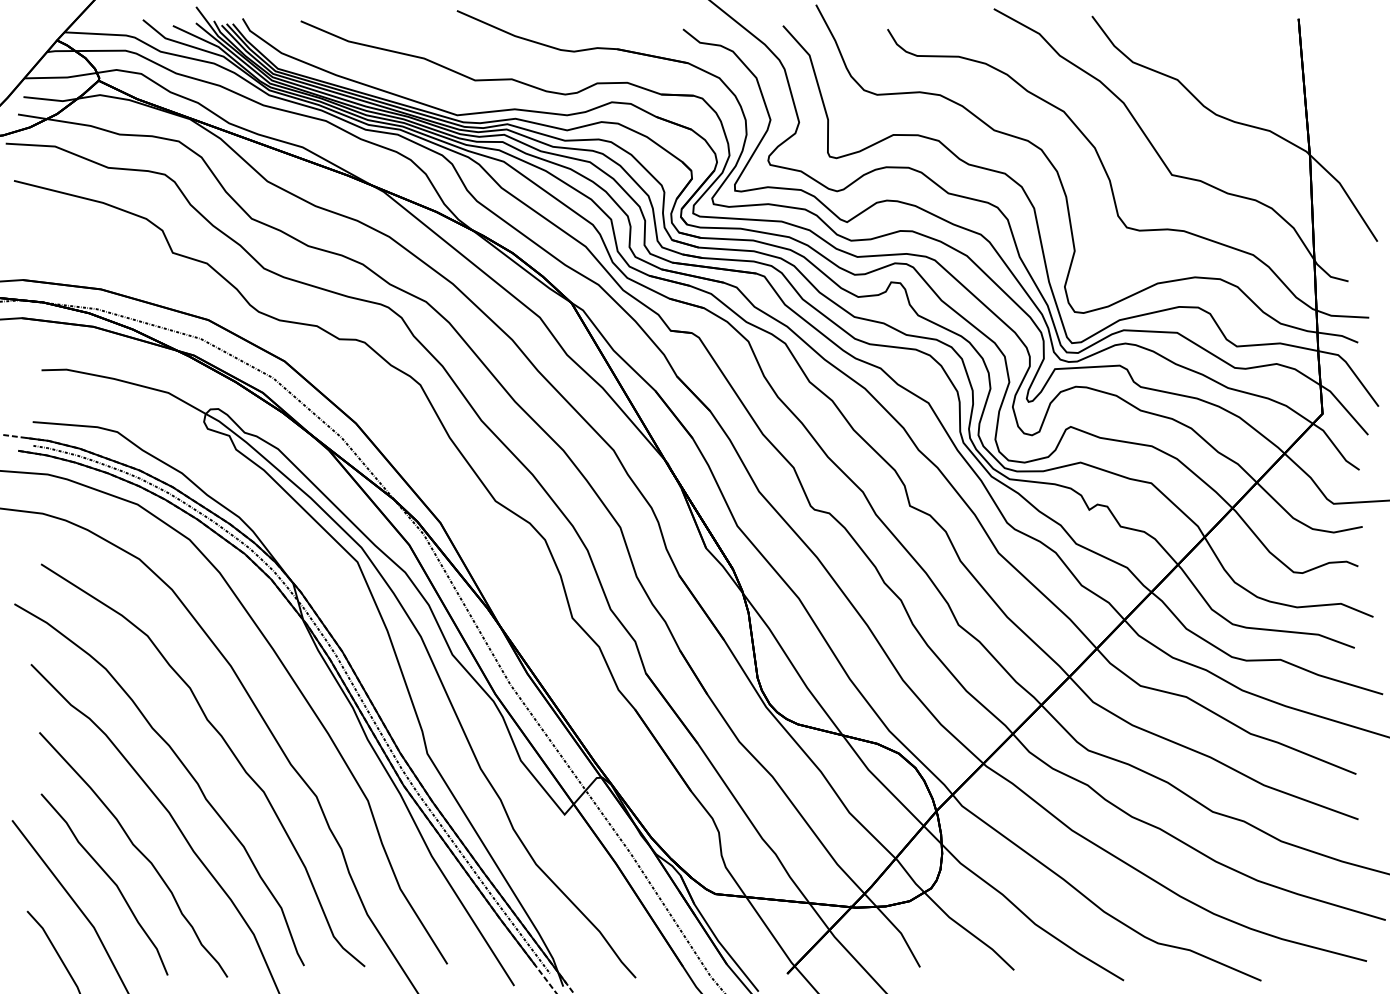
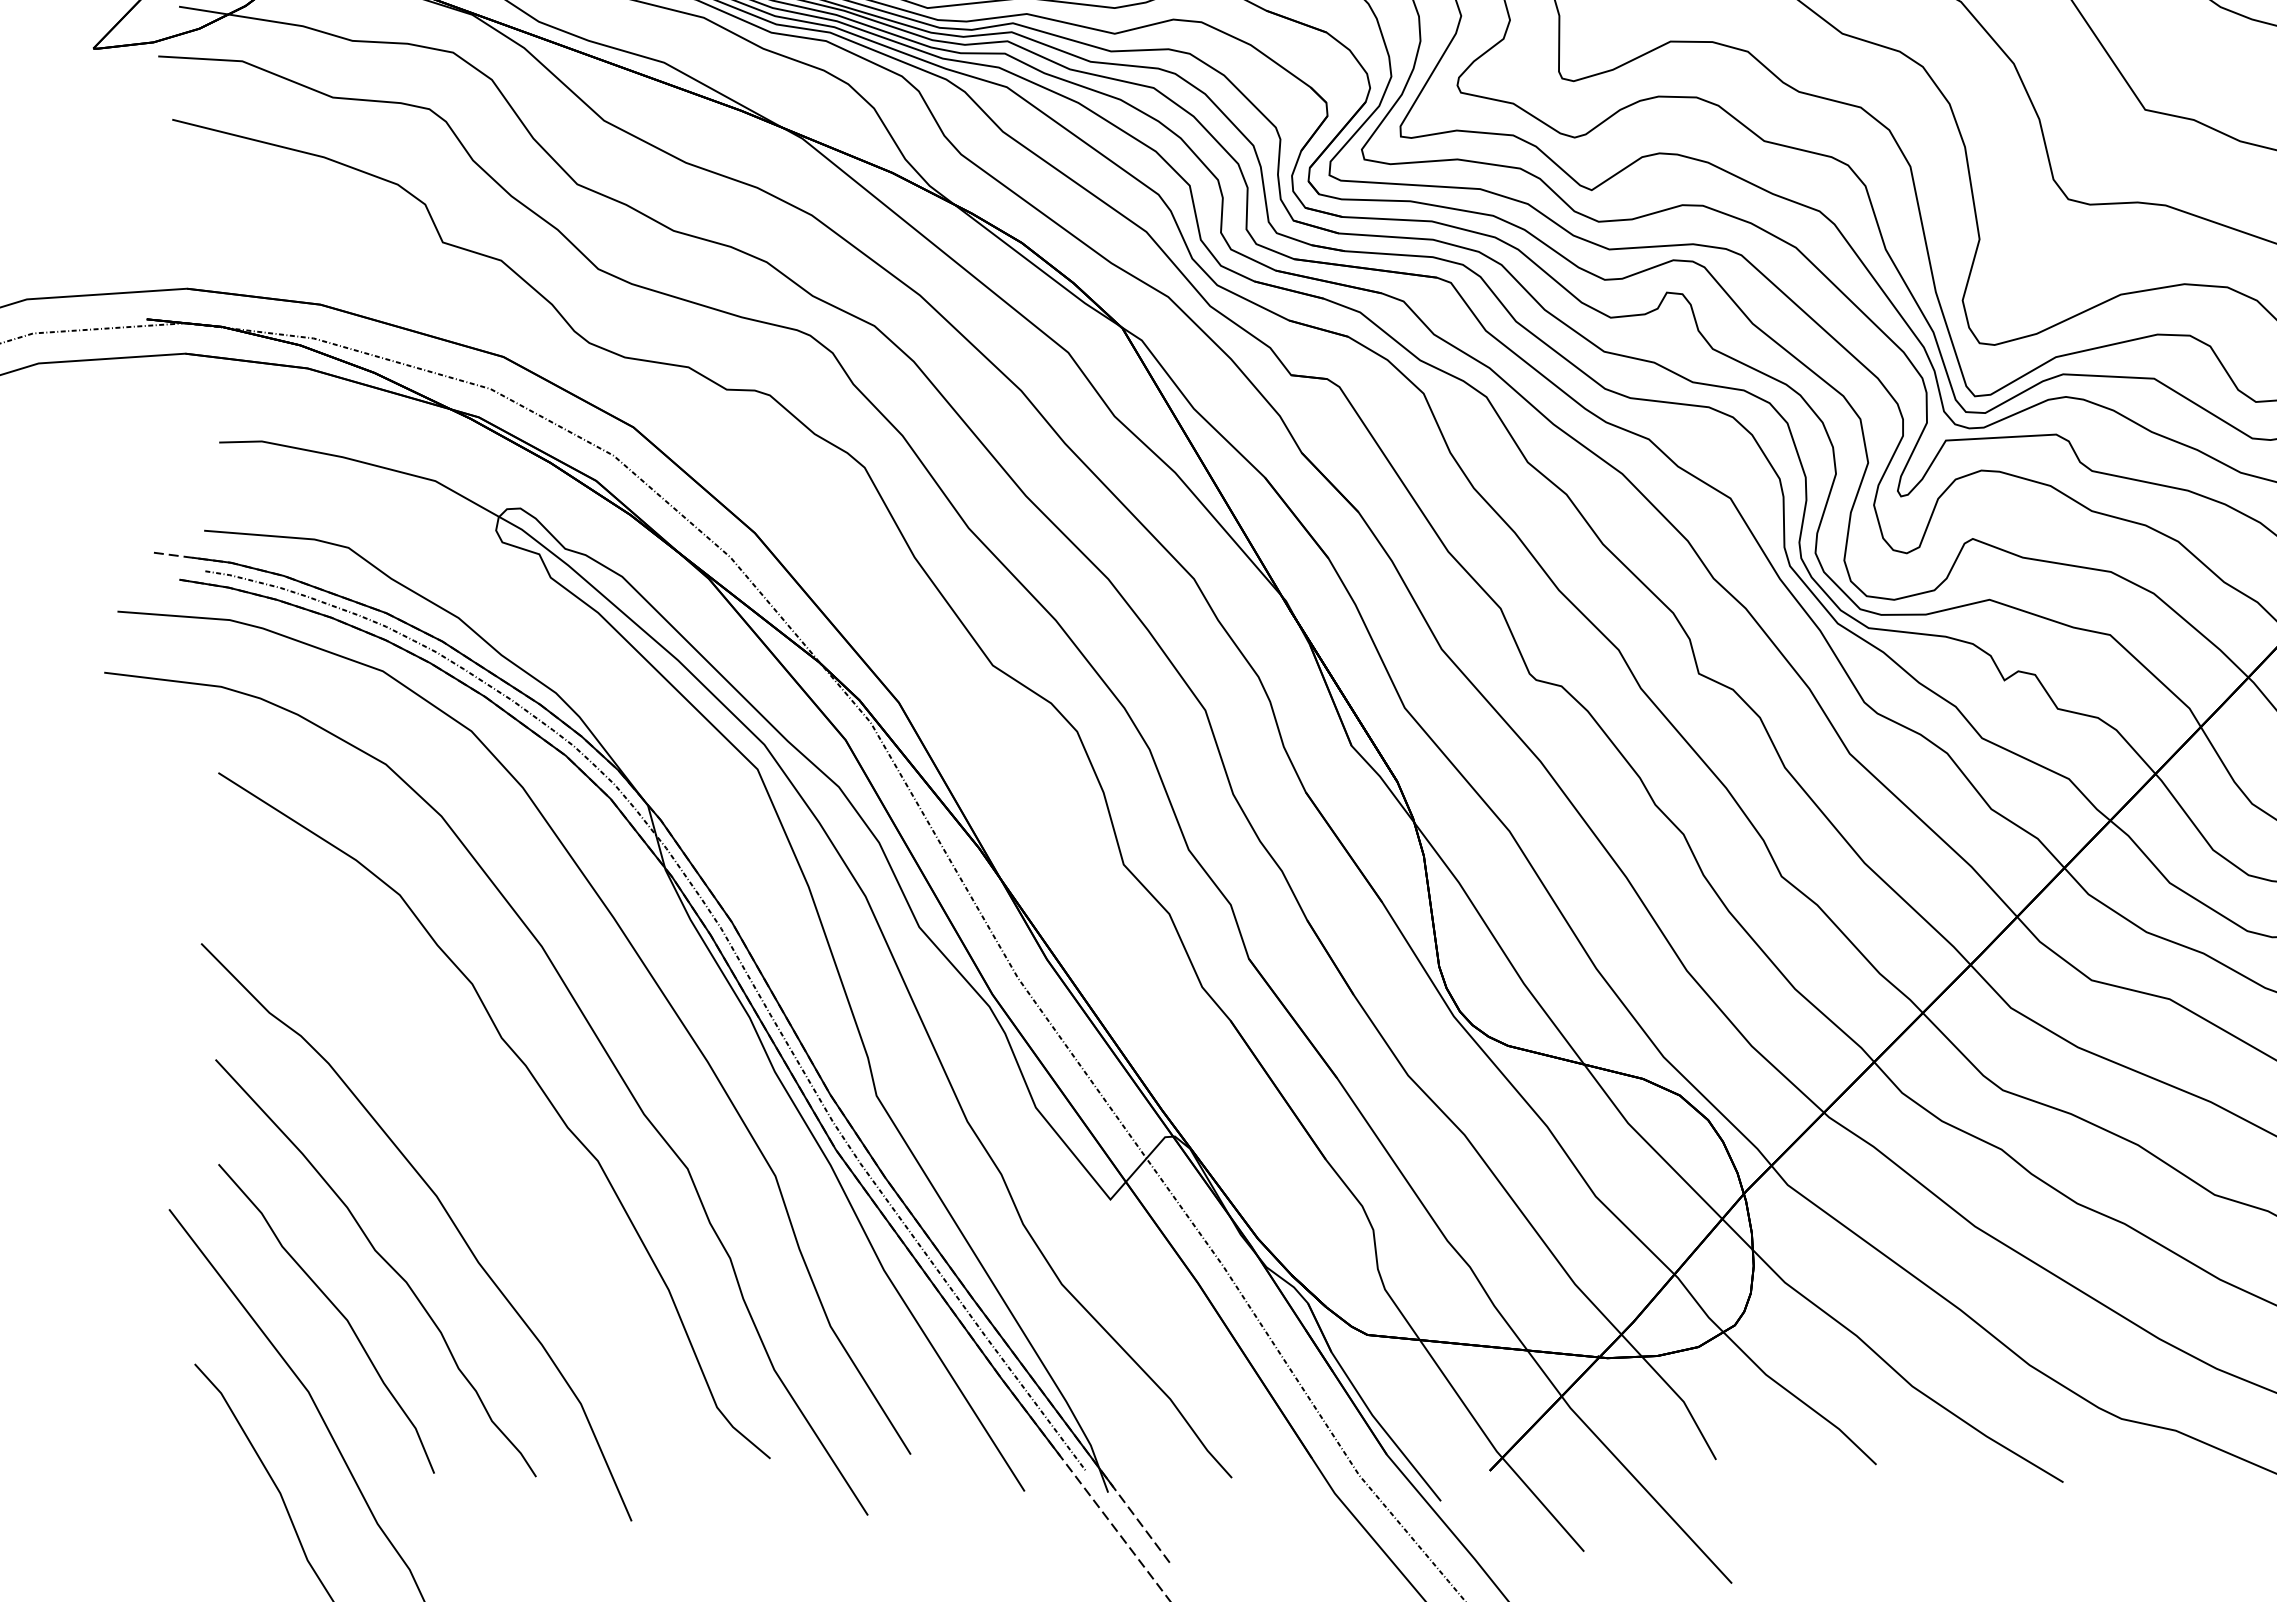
part: (182, 765) -> (459, 1115), removed

